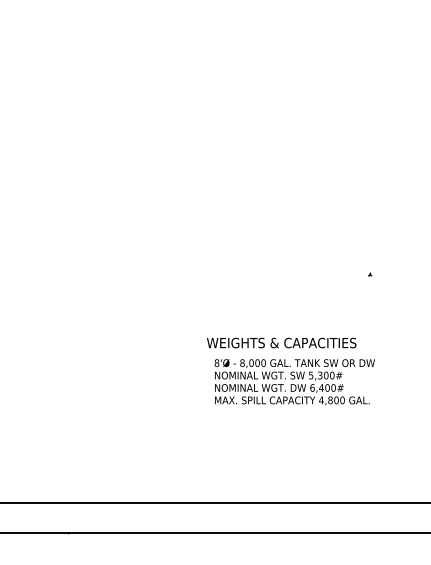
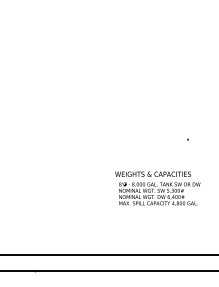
text: (290, 371) -> (157, 188), moved

